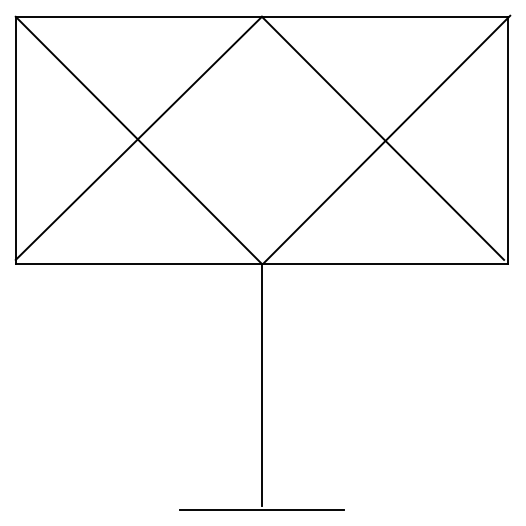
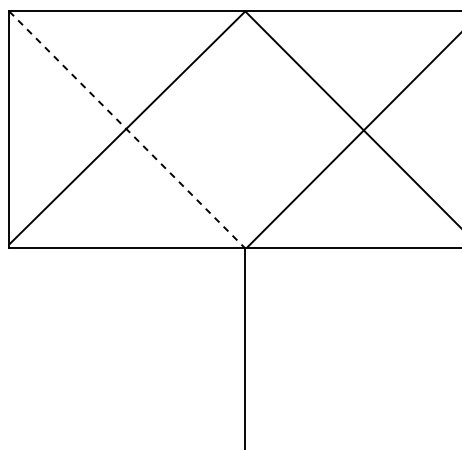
line: (139, 140) -> (127, 130), solid -> dashed

